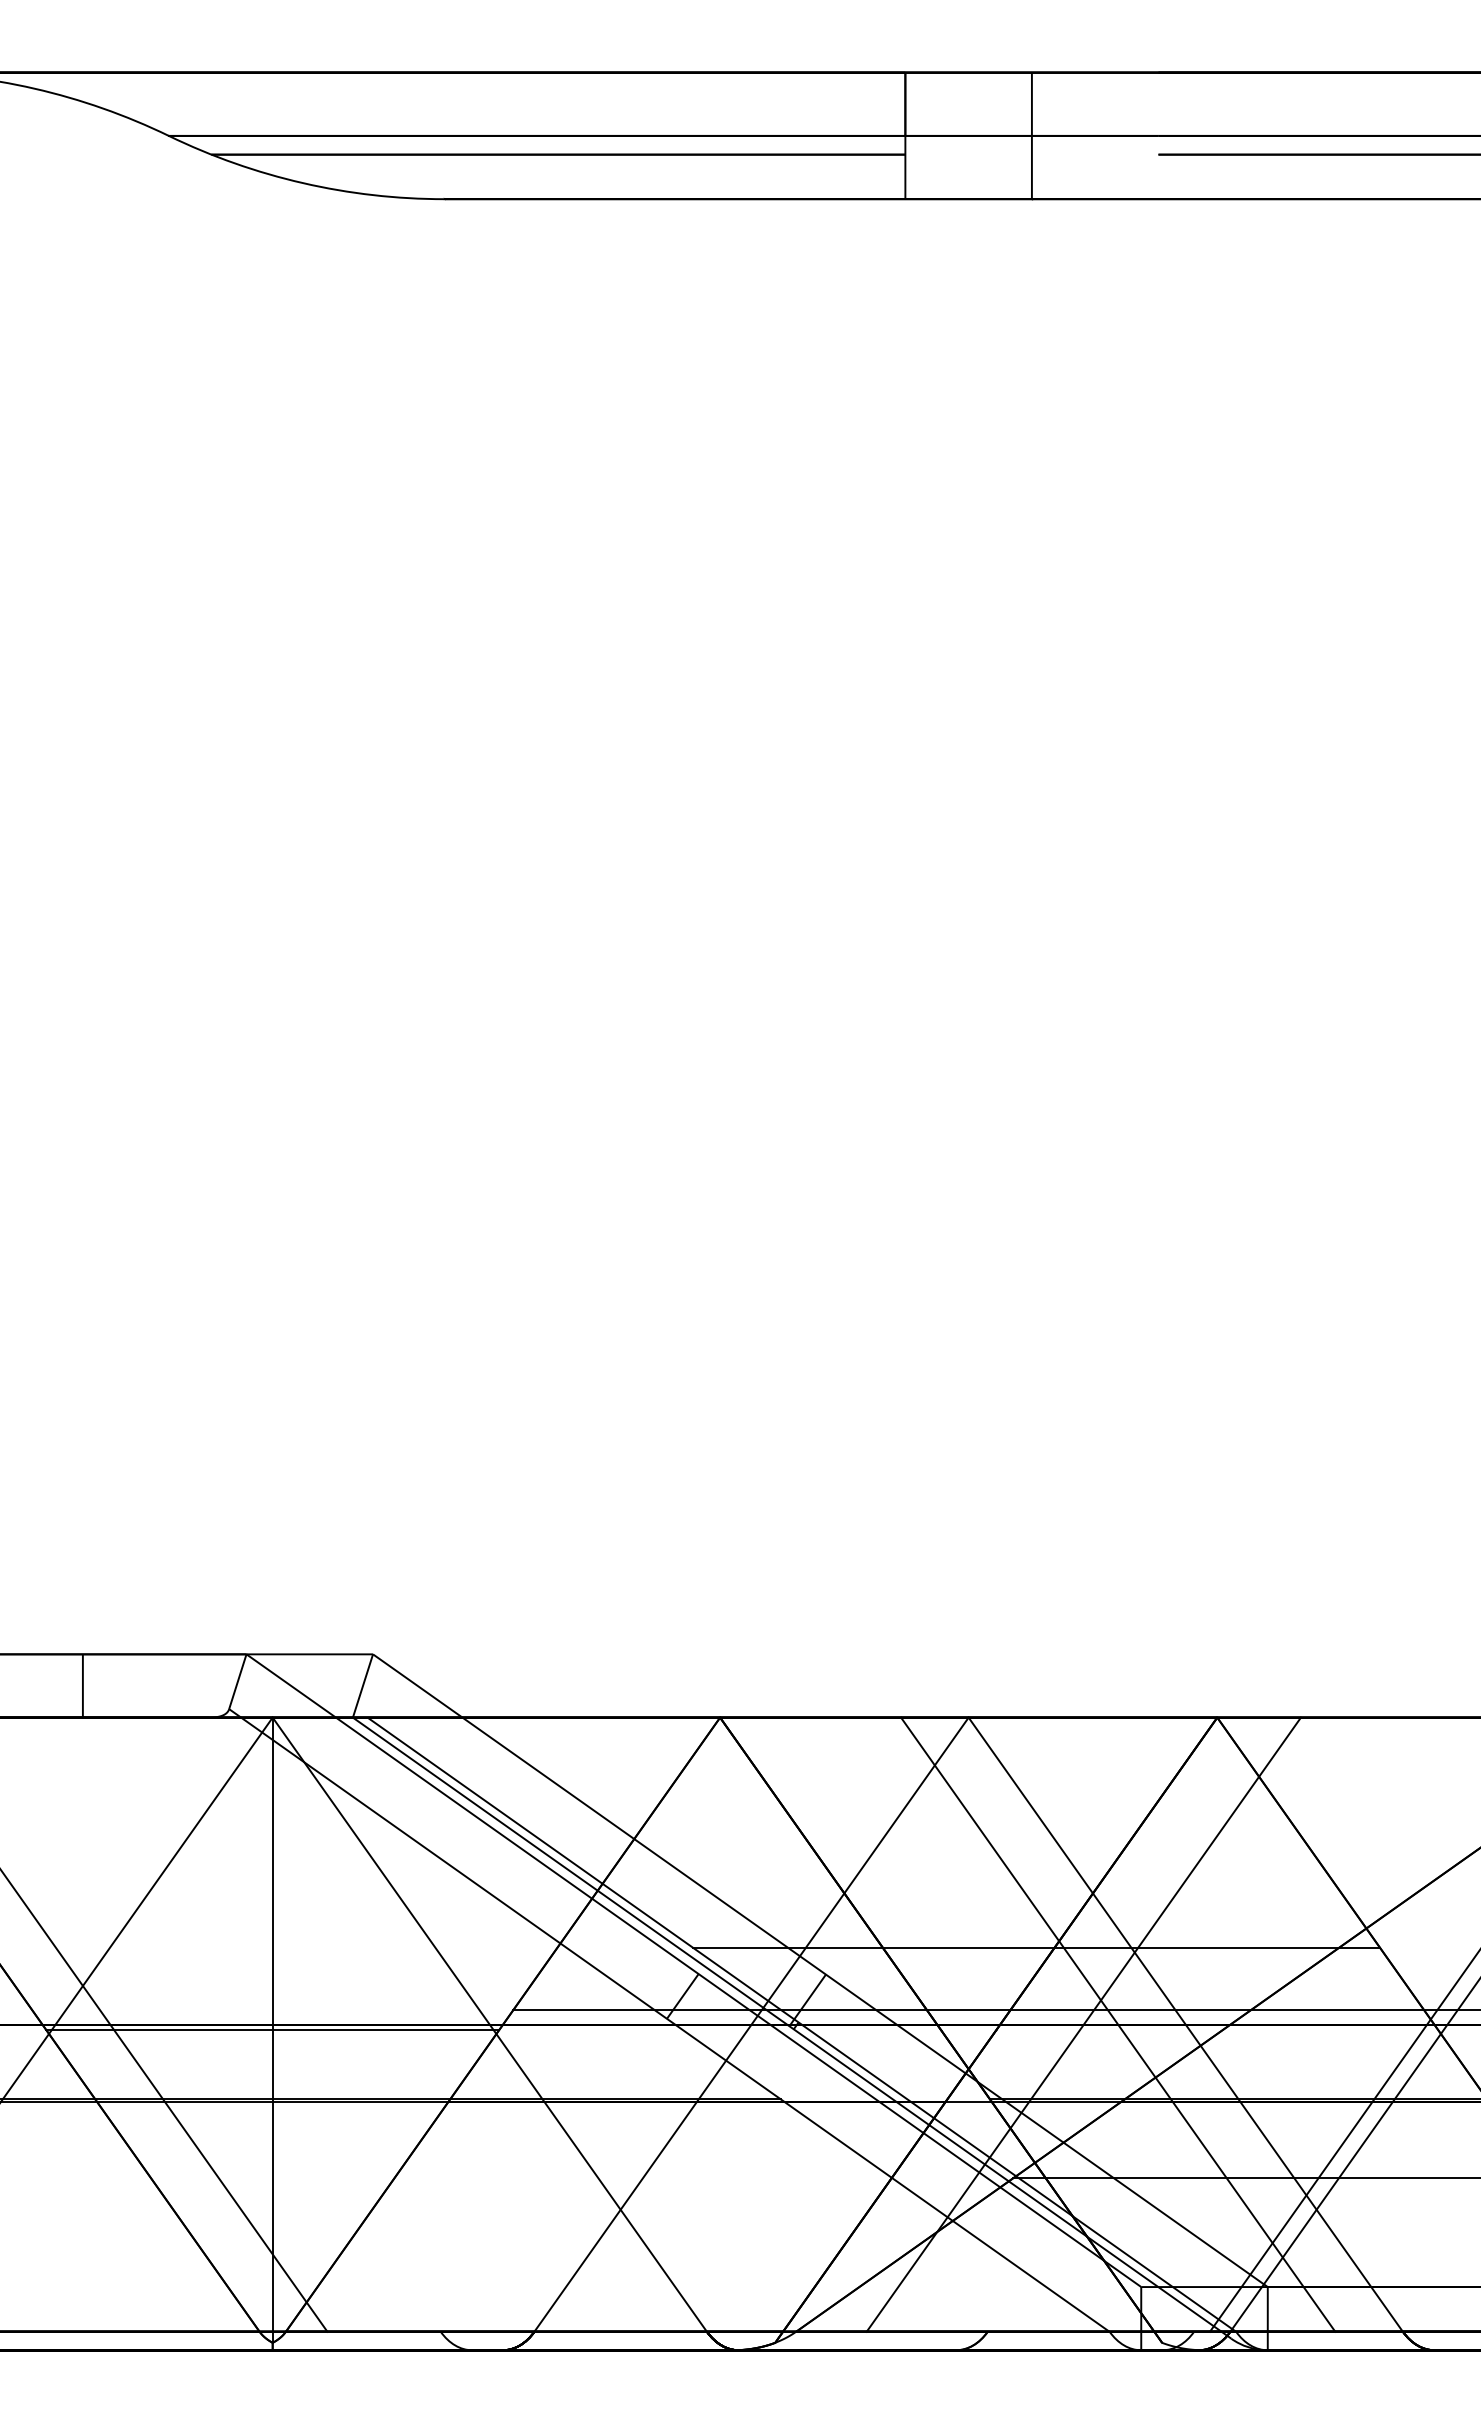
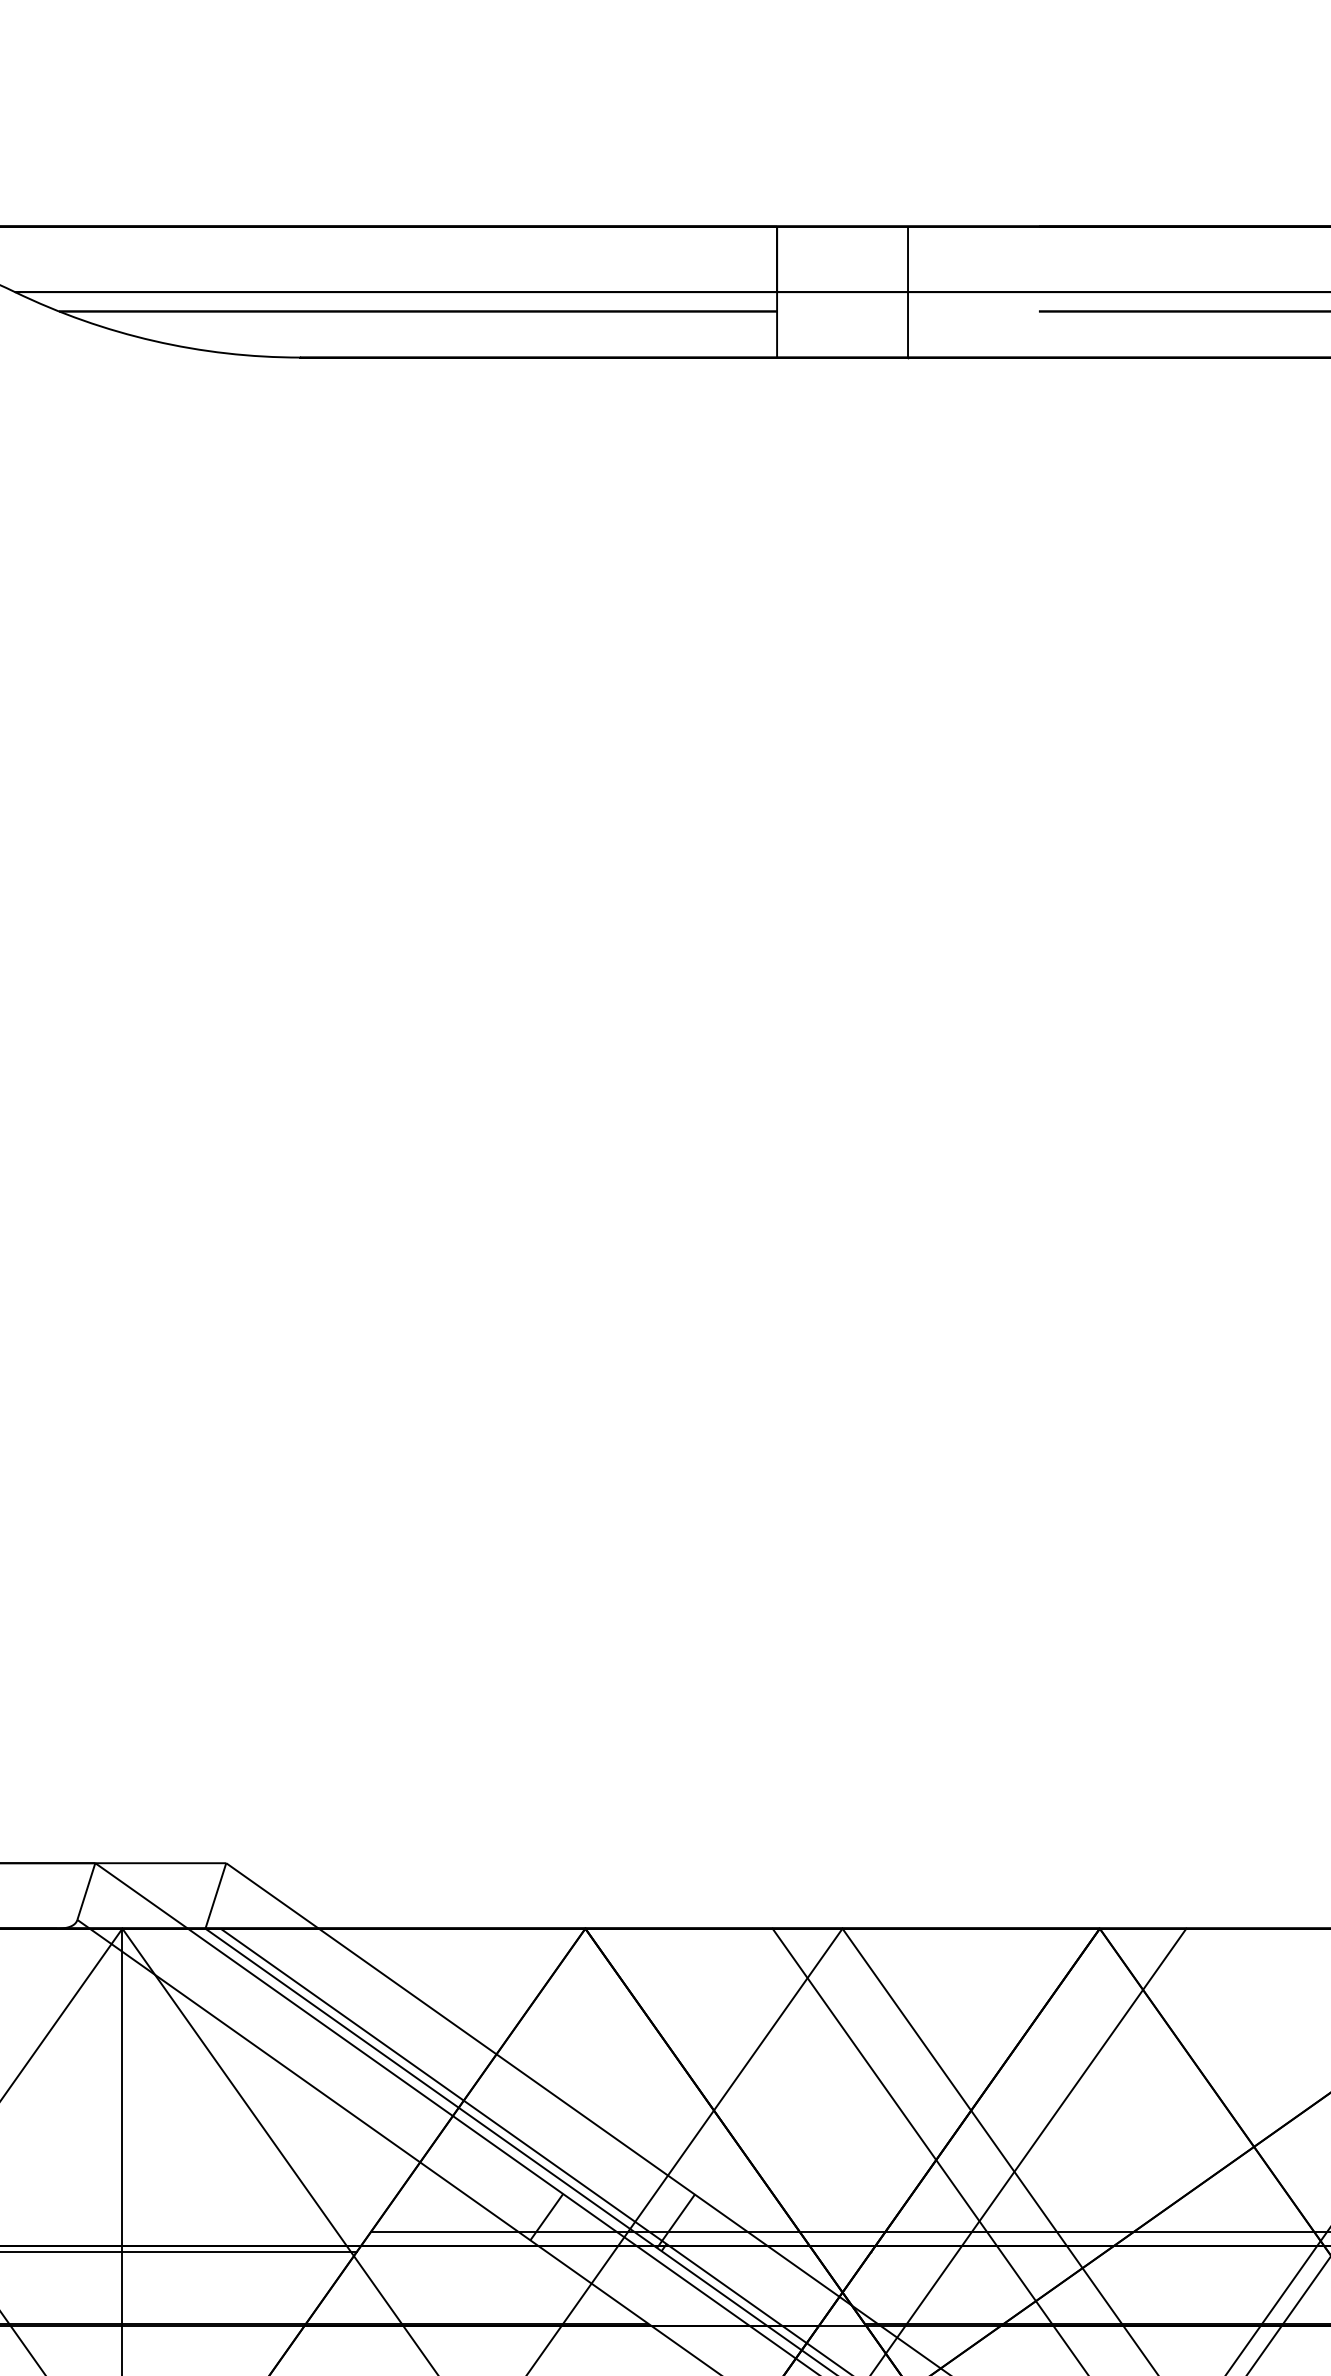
line: (1036, 1947) -> (912, 2166), removed

